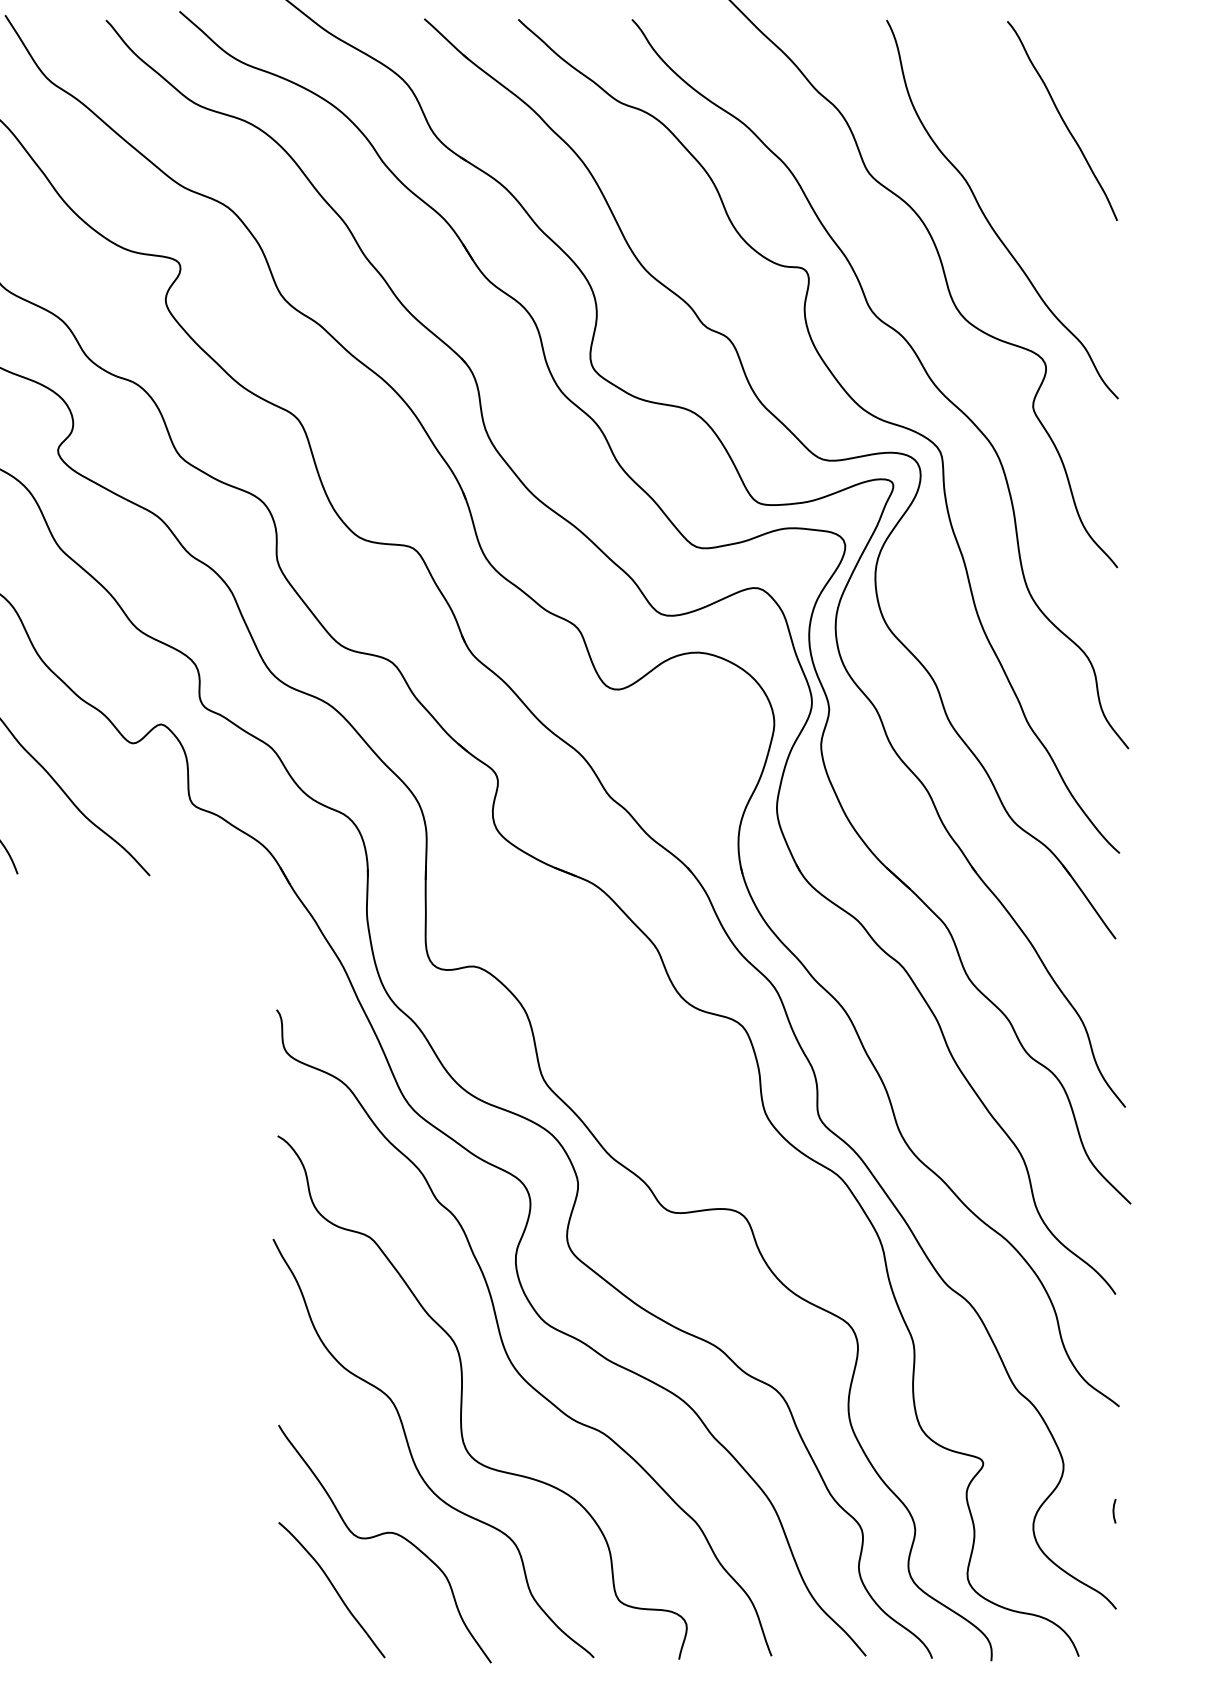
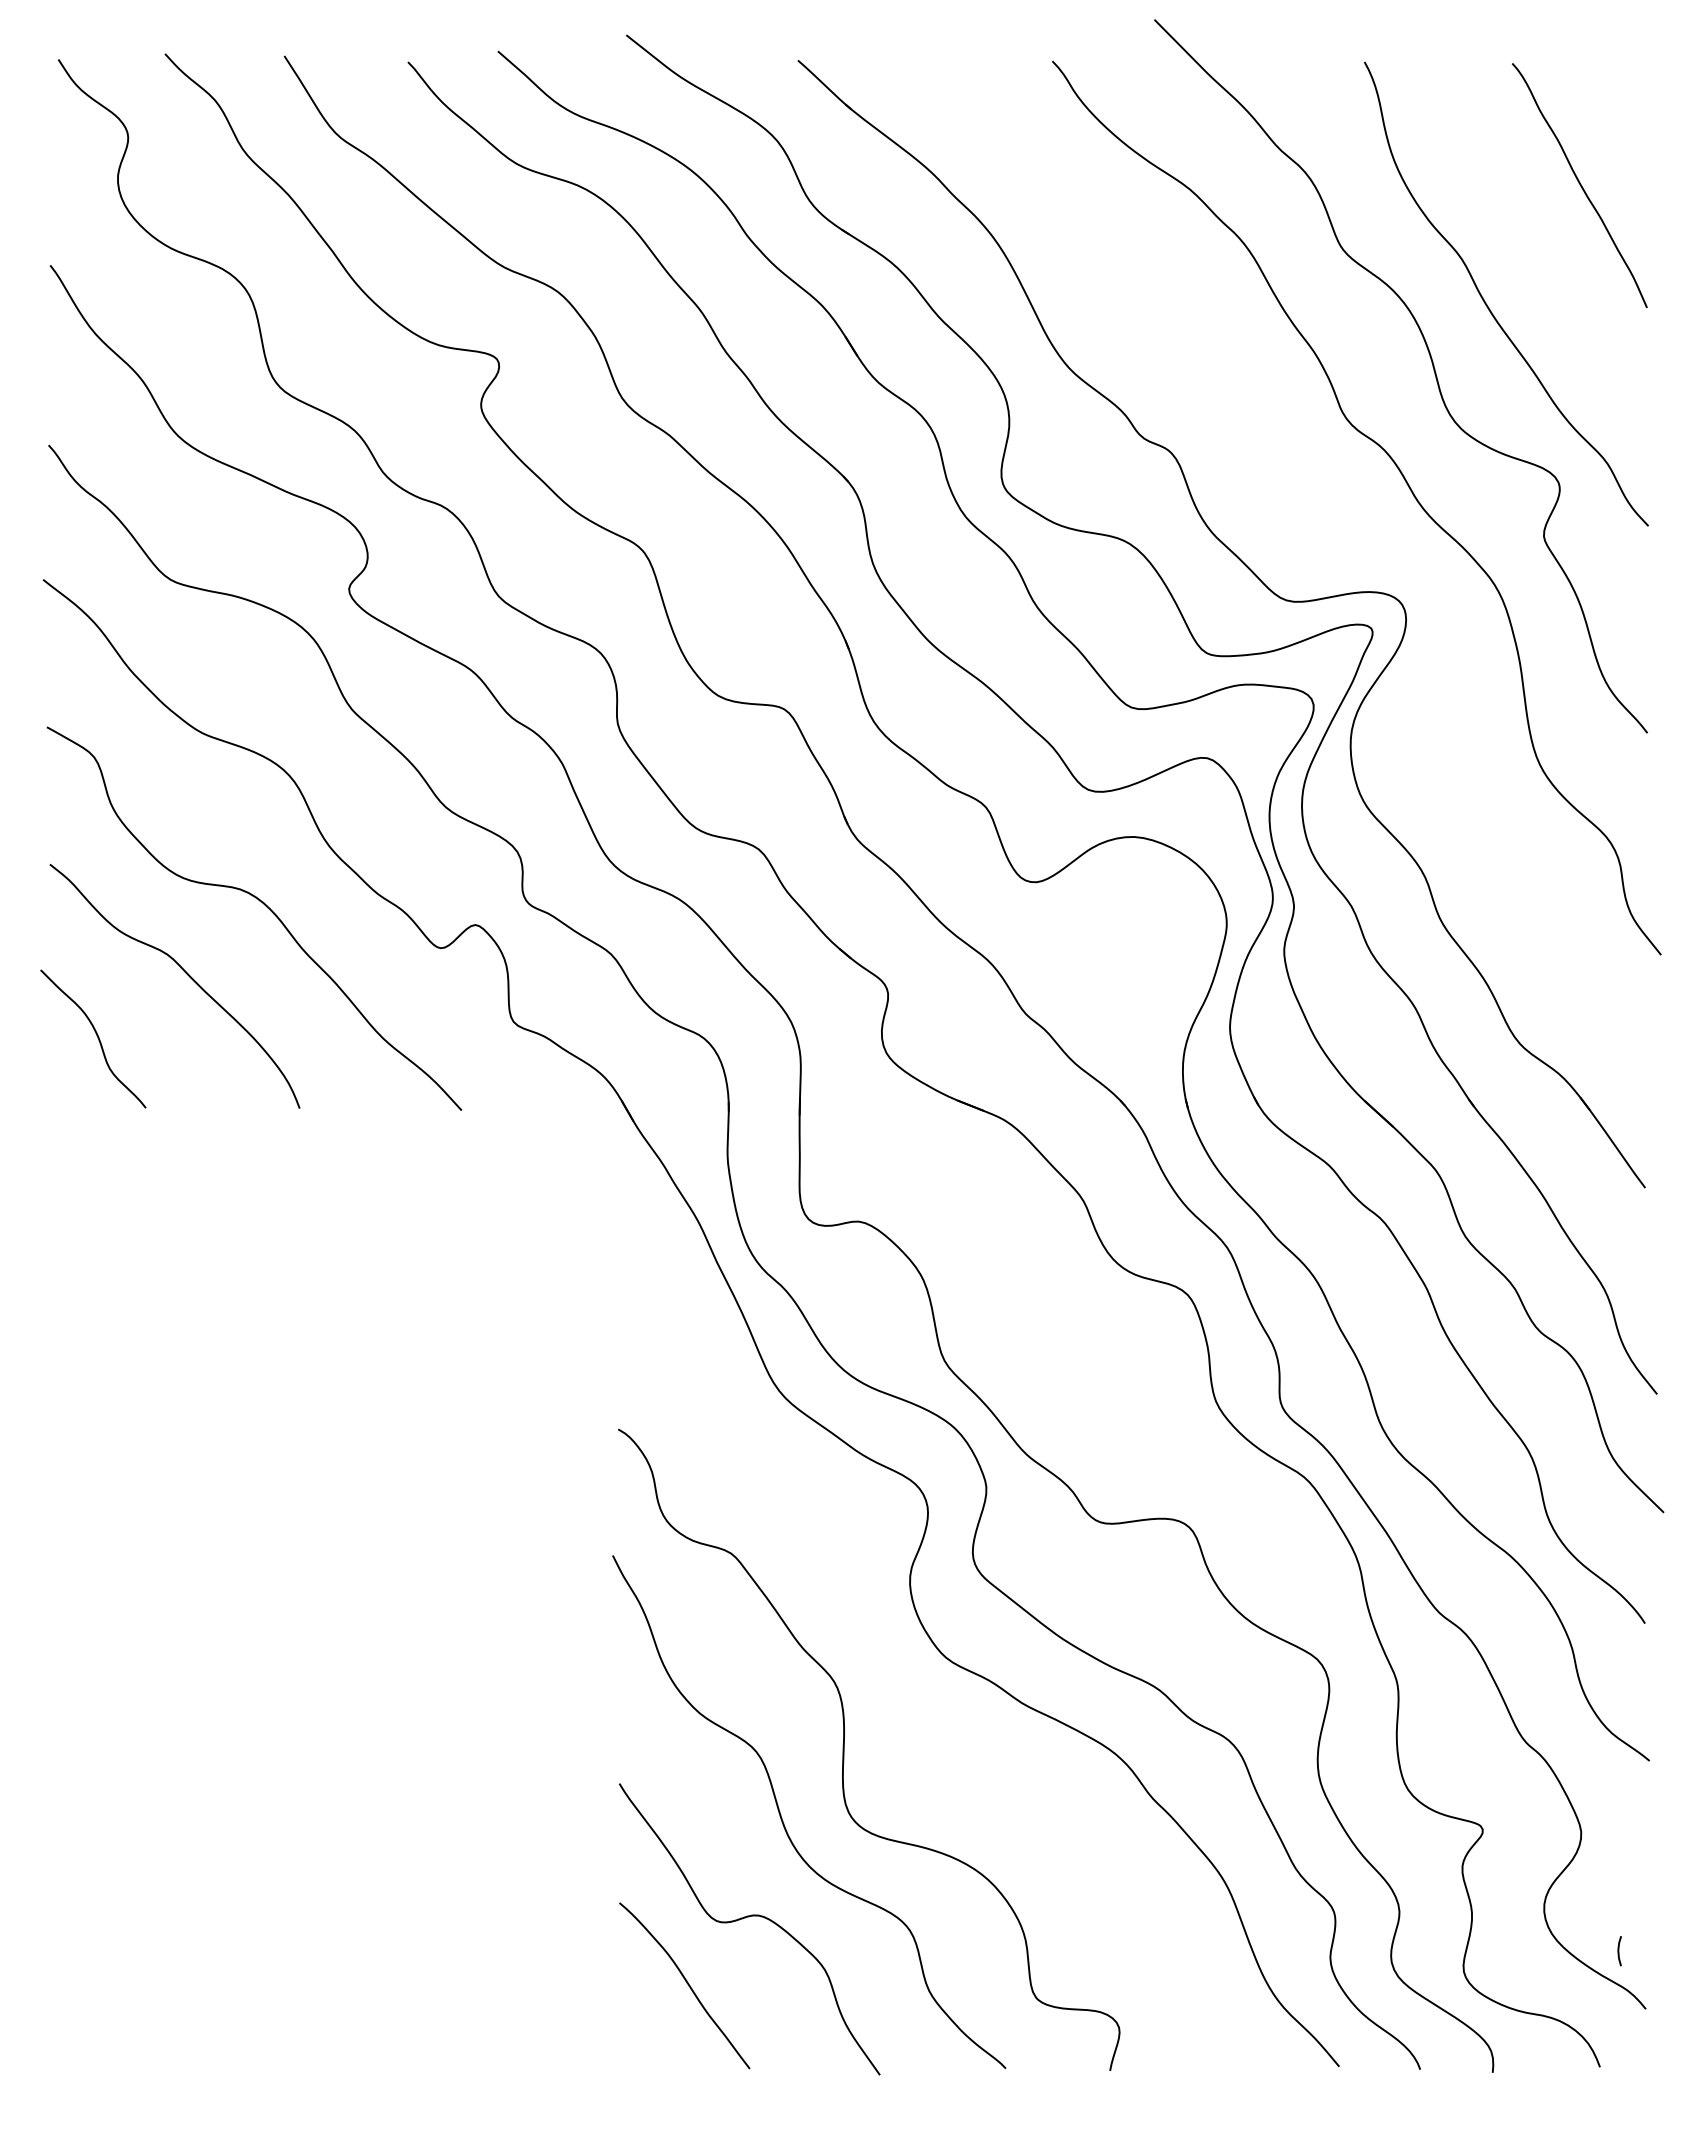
curve: (853, 400) -> (1323, 528), removed
curve: (502, 1338) -> (893, 1677), removed
line: (1114, 1511) -> (1619, 1951), moved

